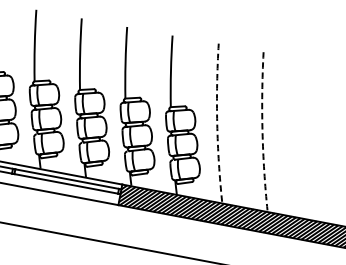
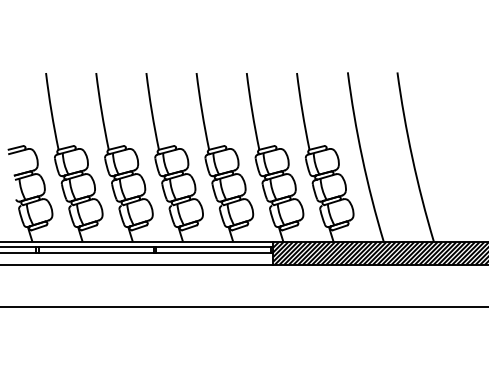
arc: (217, 123) -> (362, 157), dashed -> solid
arc: (262, 131) -> (412, 157), dashed -> solid

